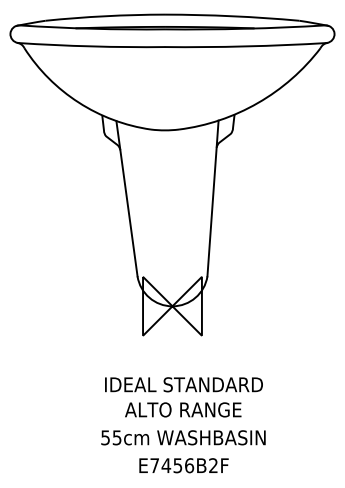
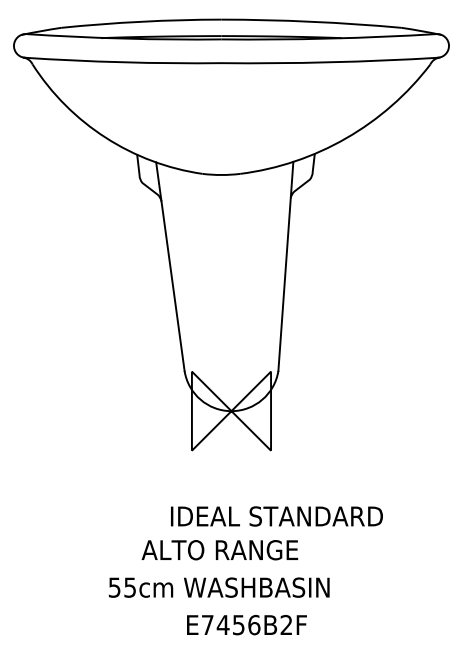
text: (183, 384) -> (276, 516), moved
text: (182, 410) -> (219, 550), moved
text: (183, 437) -> (219, 587), moved

